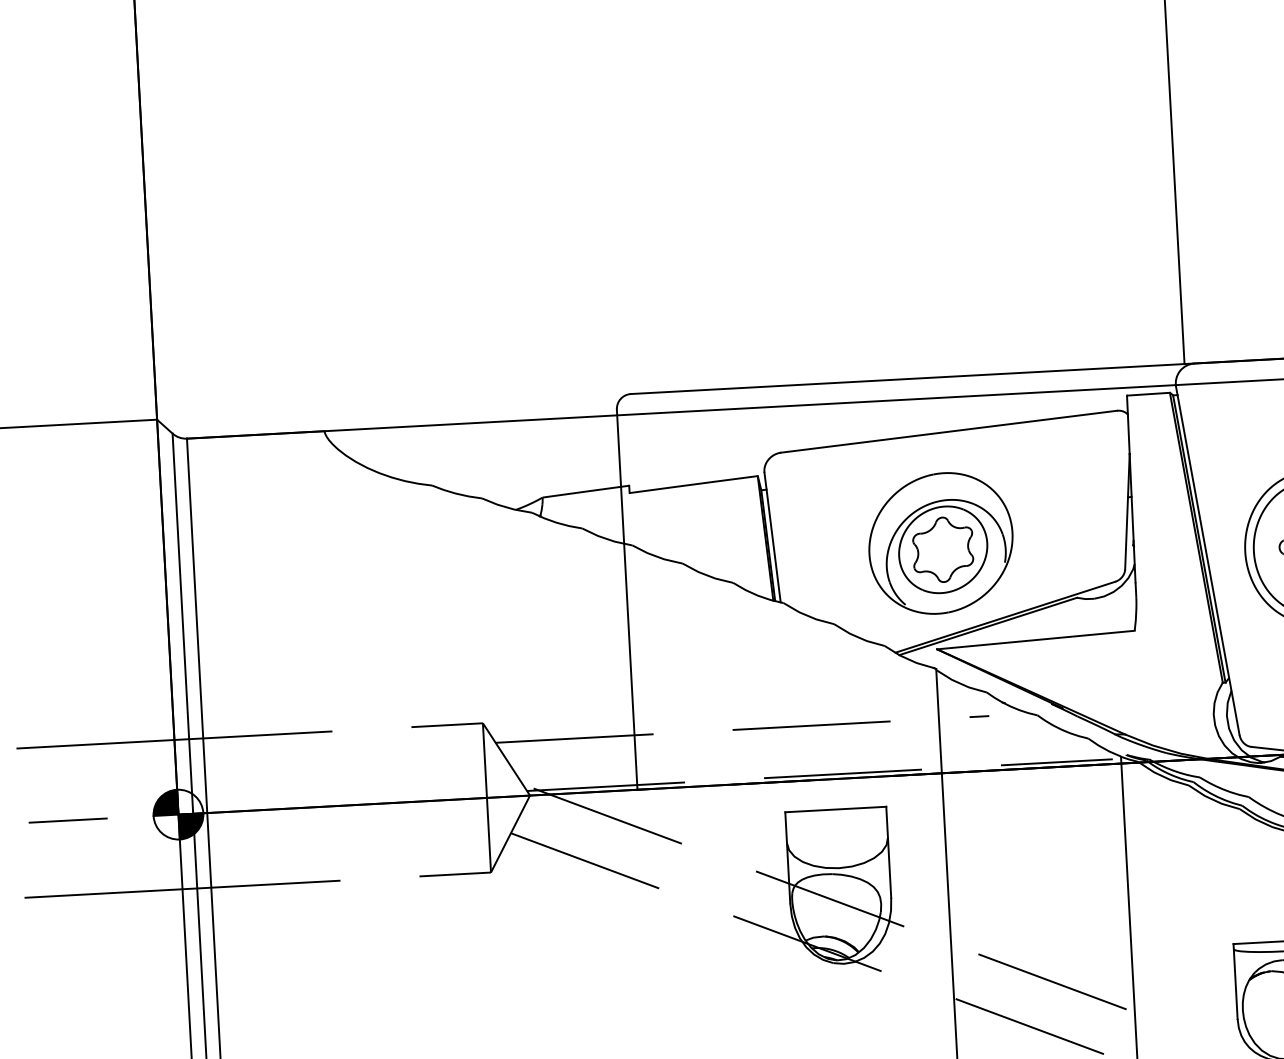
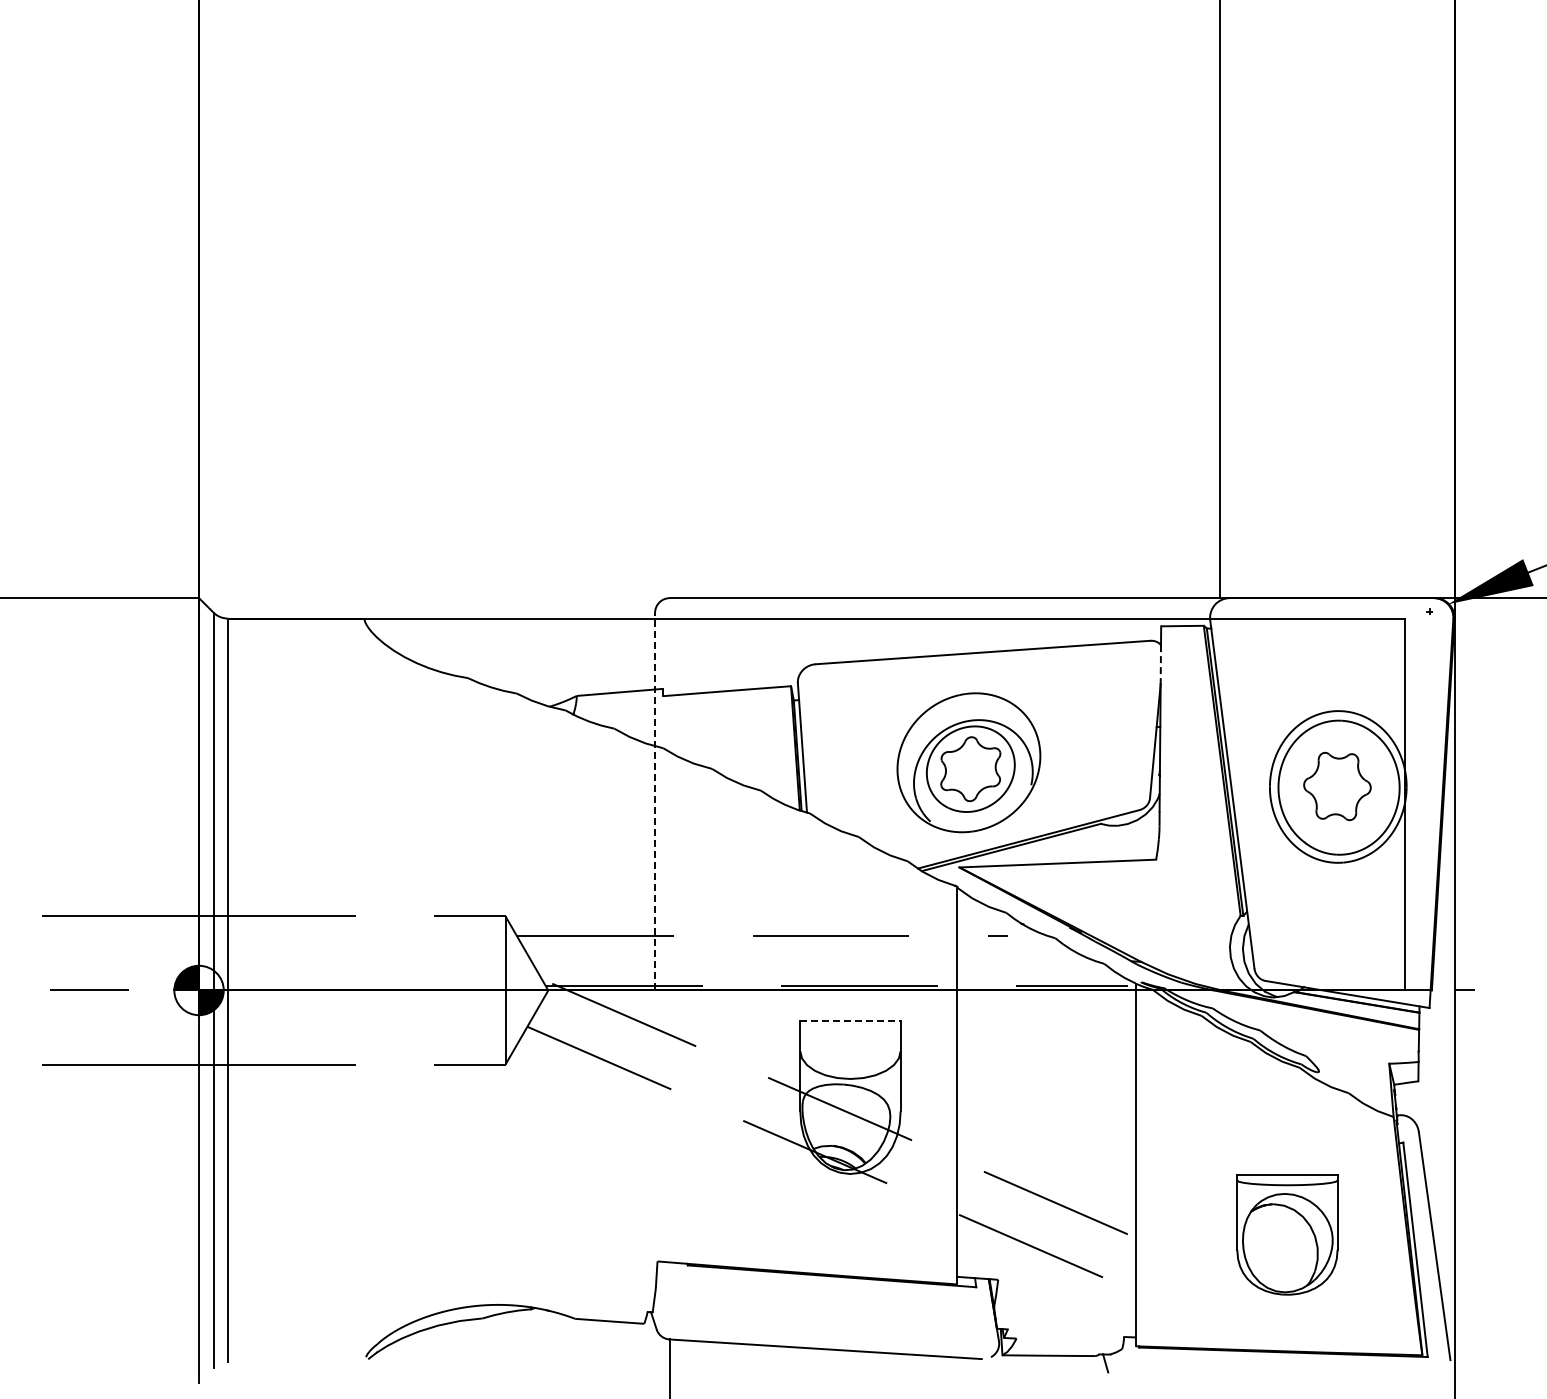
line: (1128, 434) -> (1160, 664), solid -> dashed
line: (627, 599) -> (655, 801), solid -> dashed
line: (835, 809) -> (850, 1020), solid -> dashed

